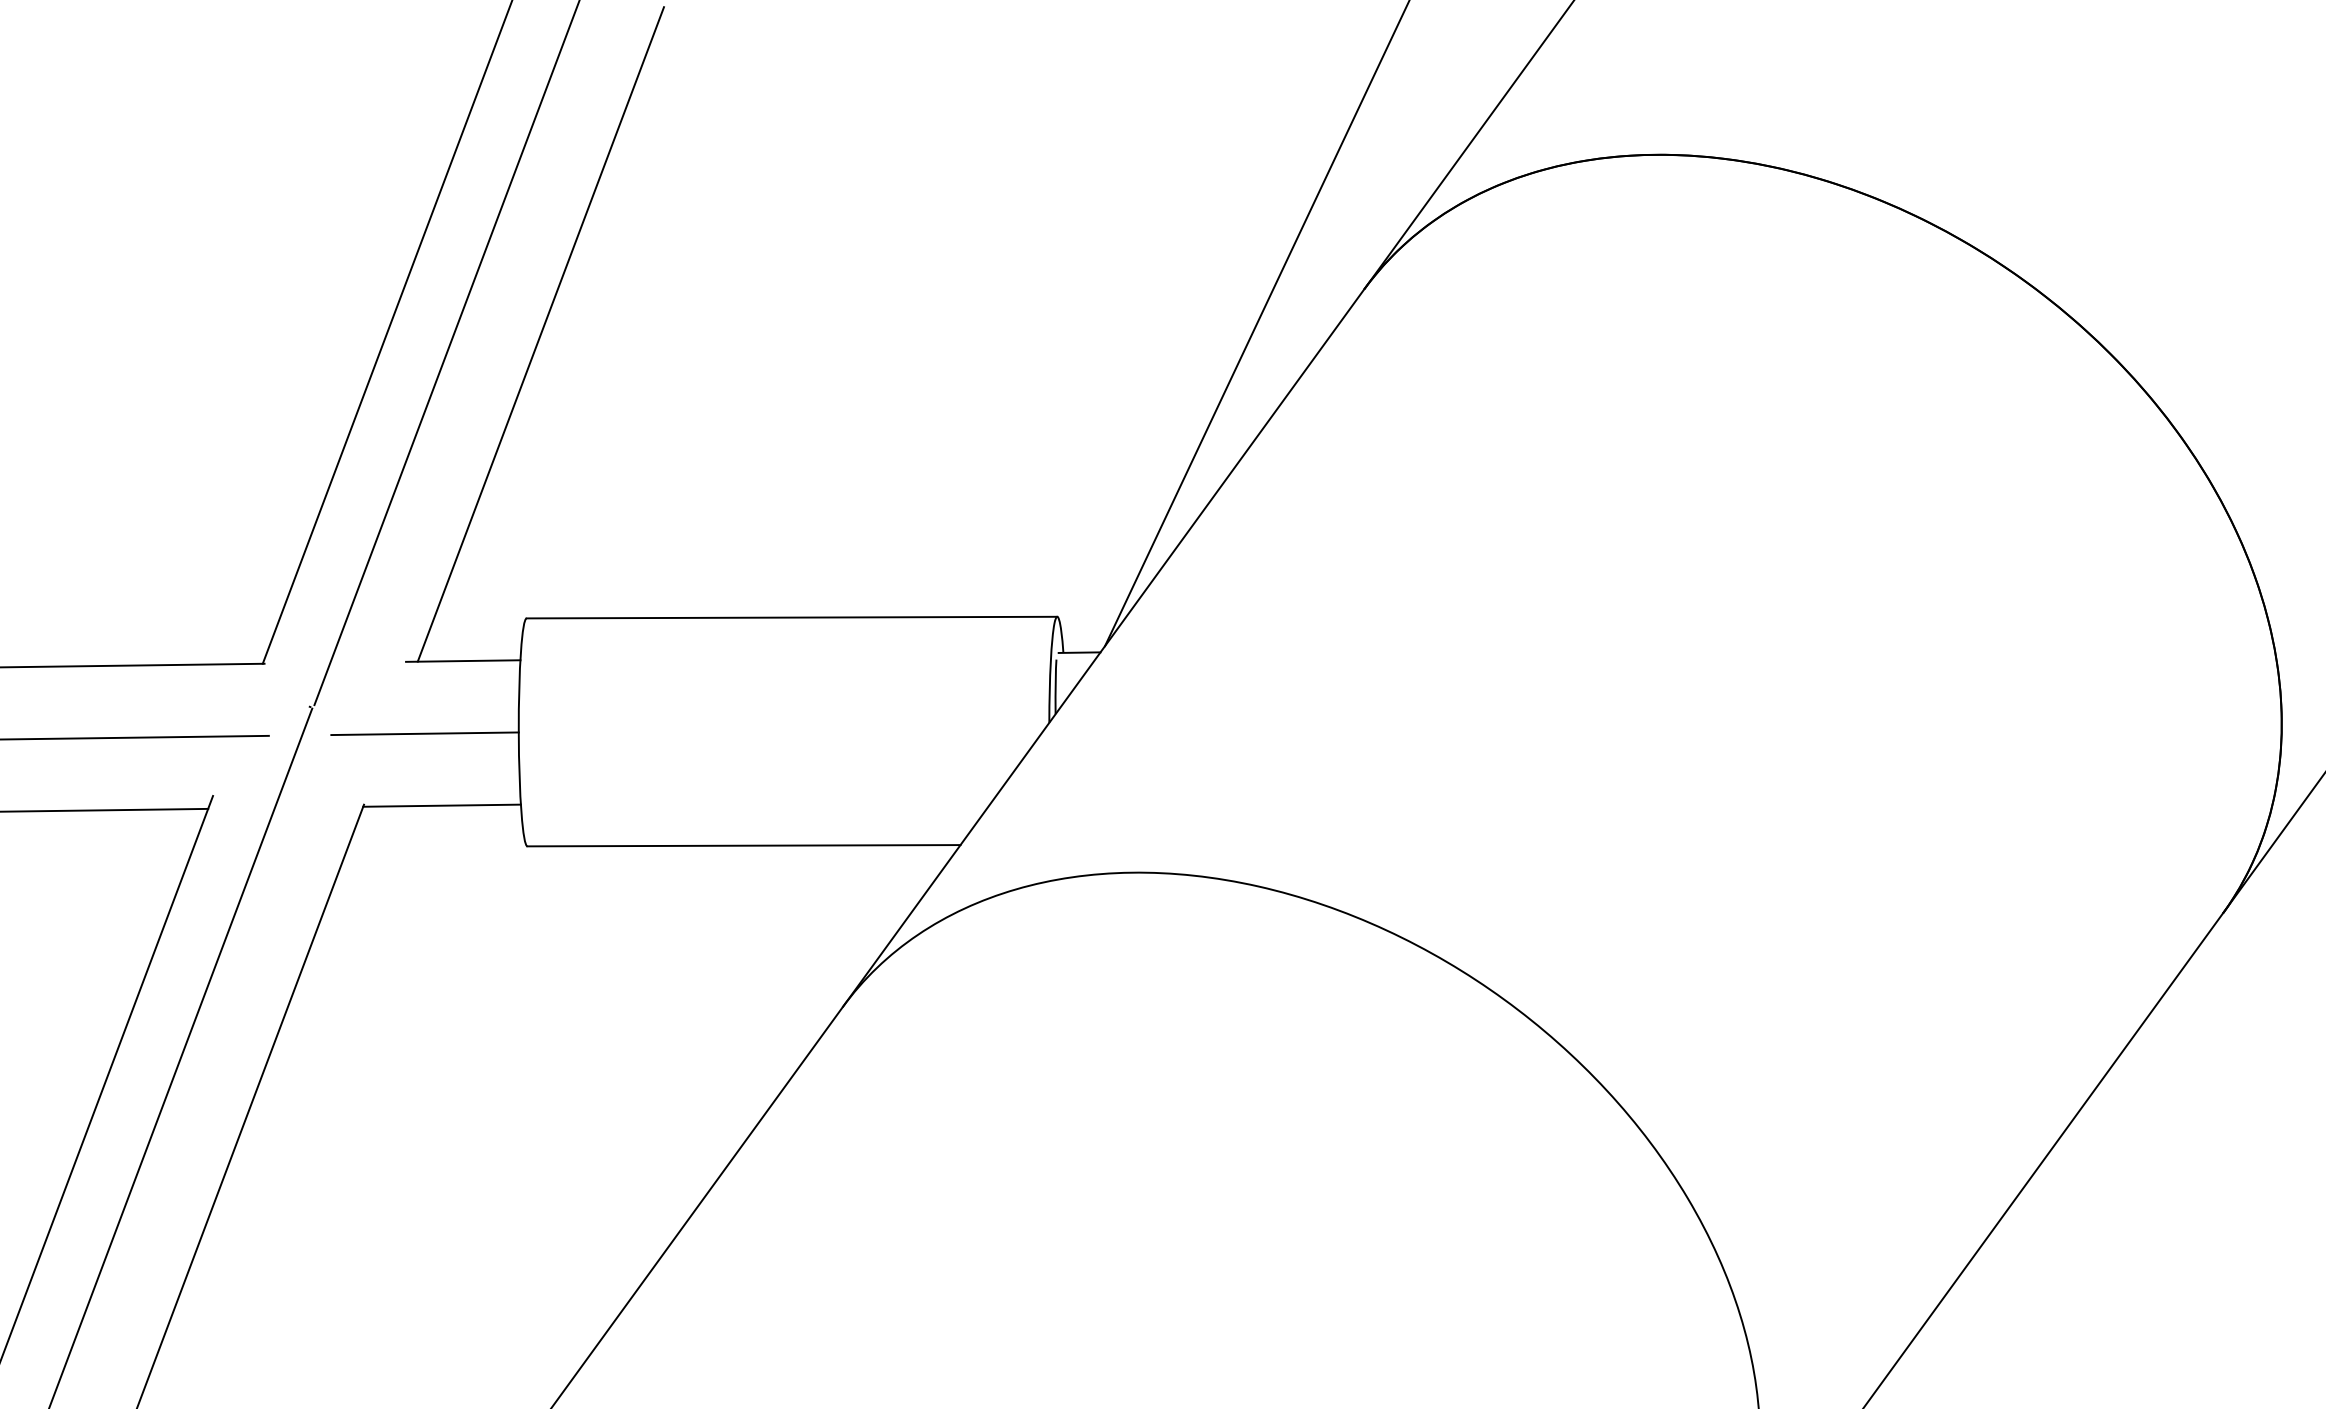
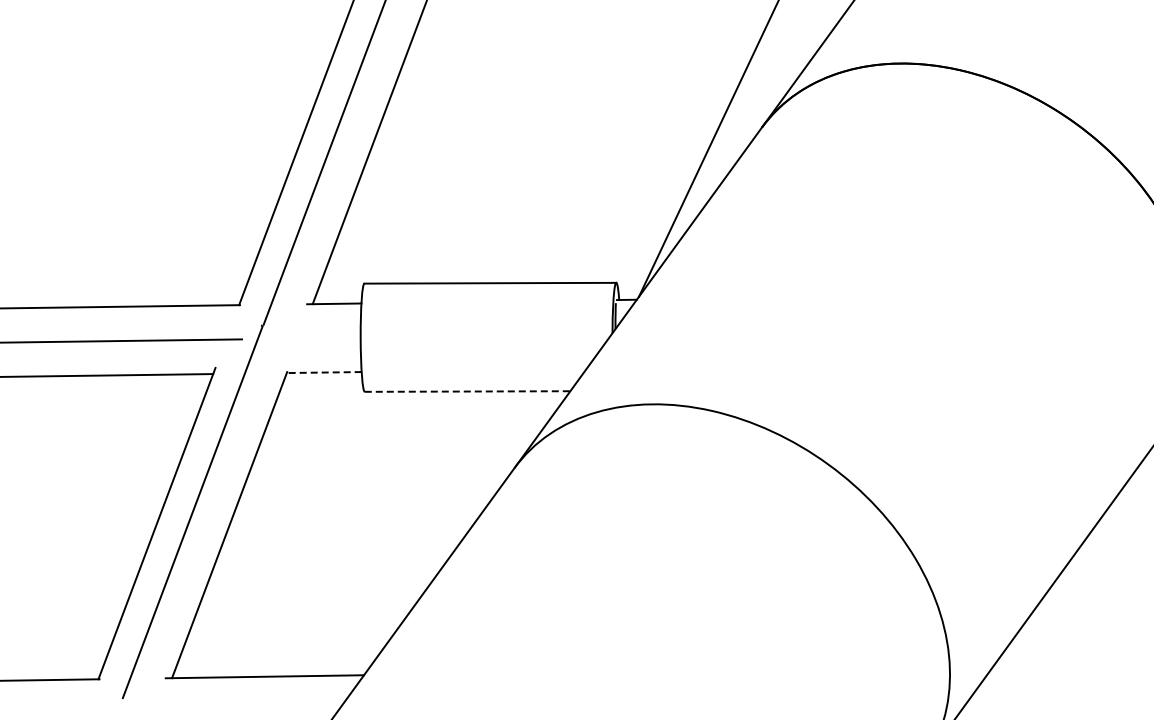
line: (423, 733) -> (315, 338), removed
line: (440, 805) -> (323, 372), solid -> dashed
line: (743, 845) -> (467, 391), solid -> dashed

